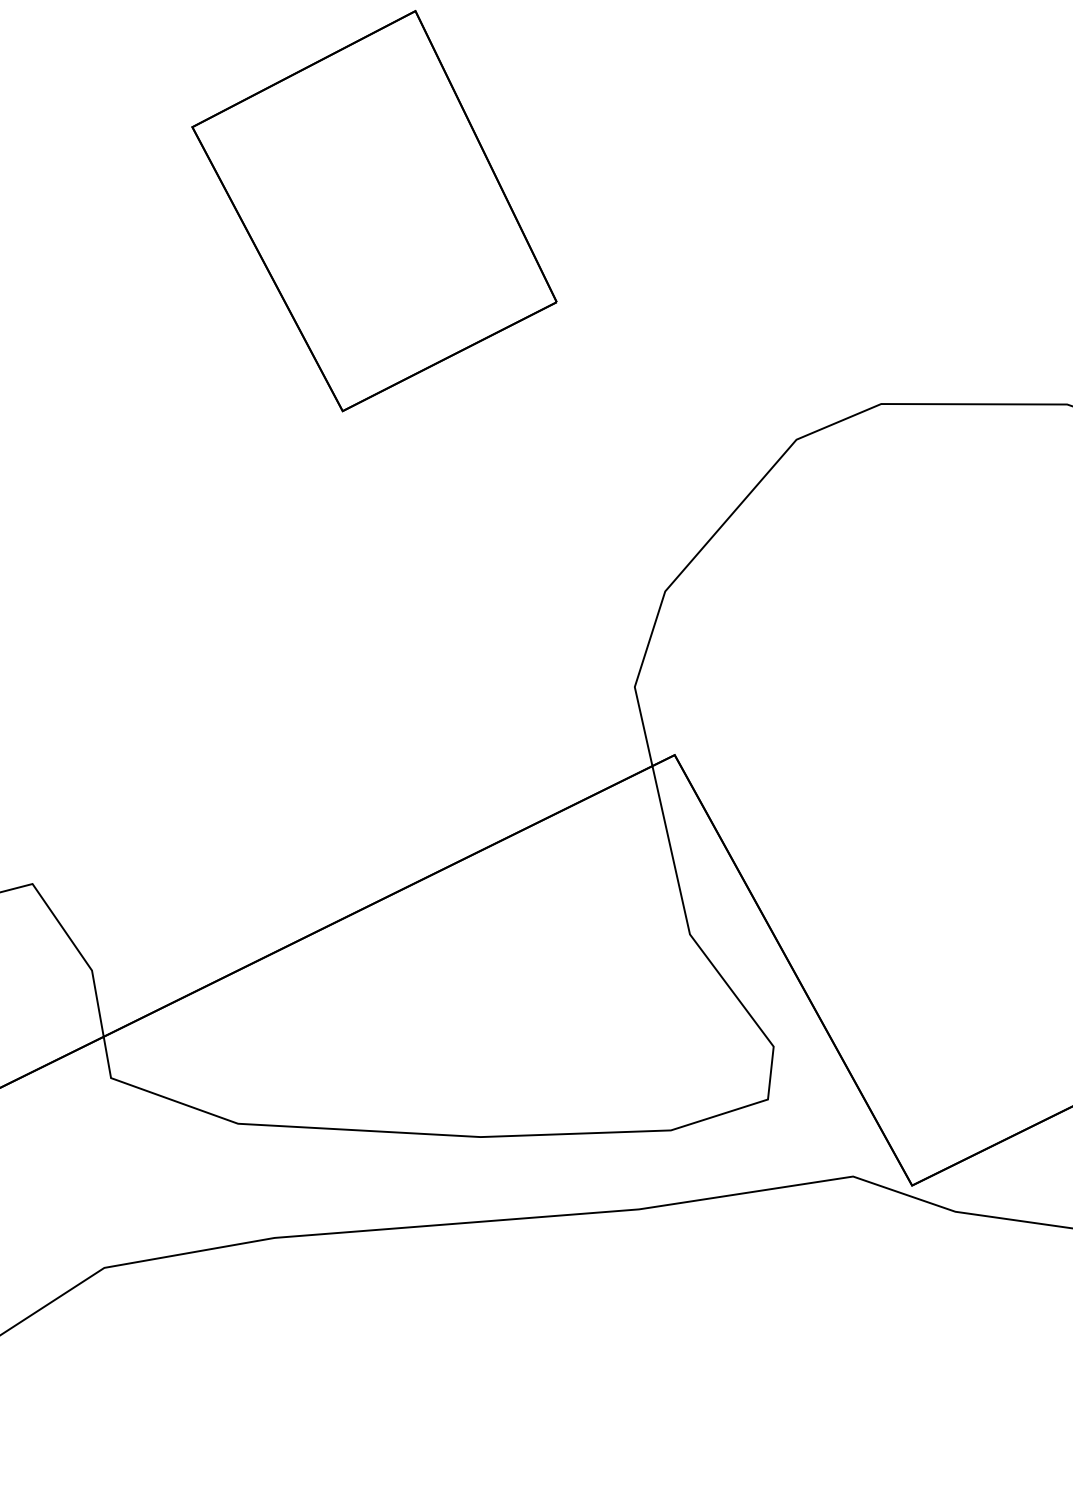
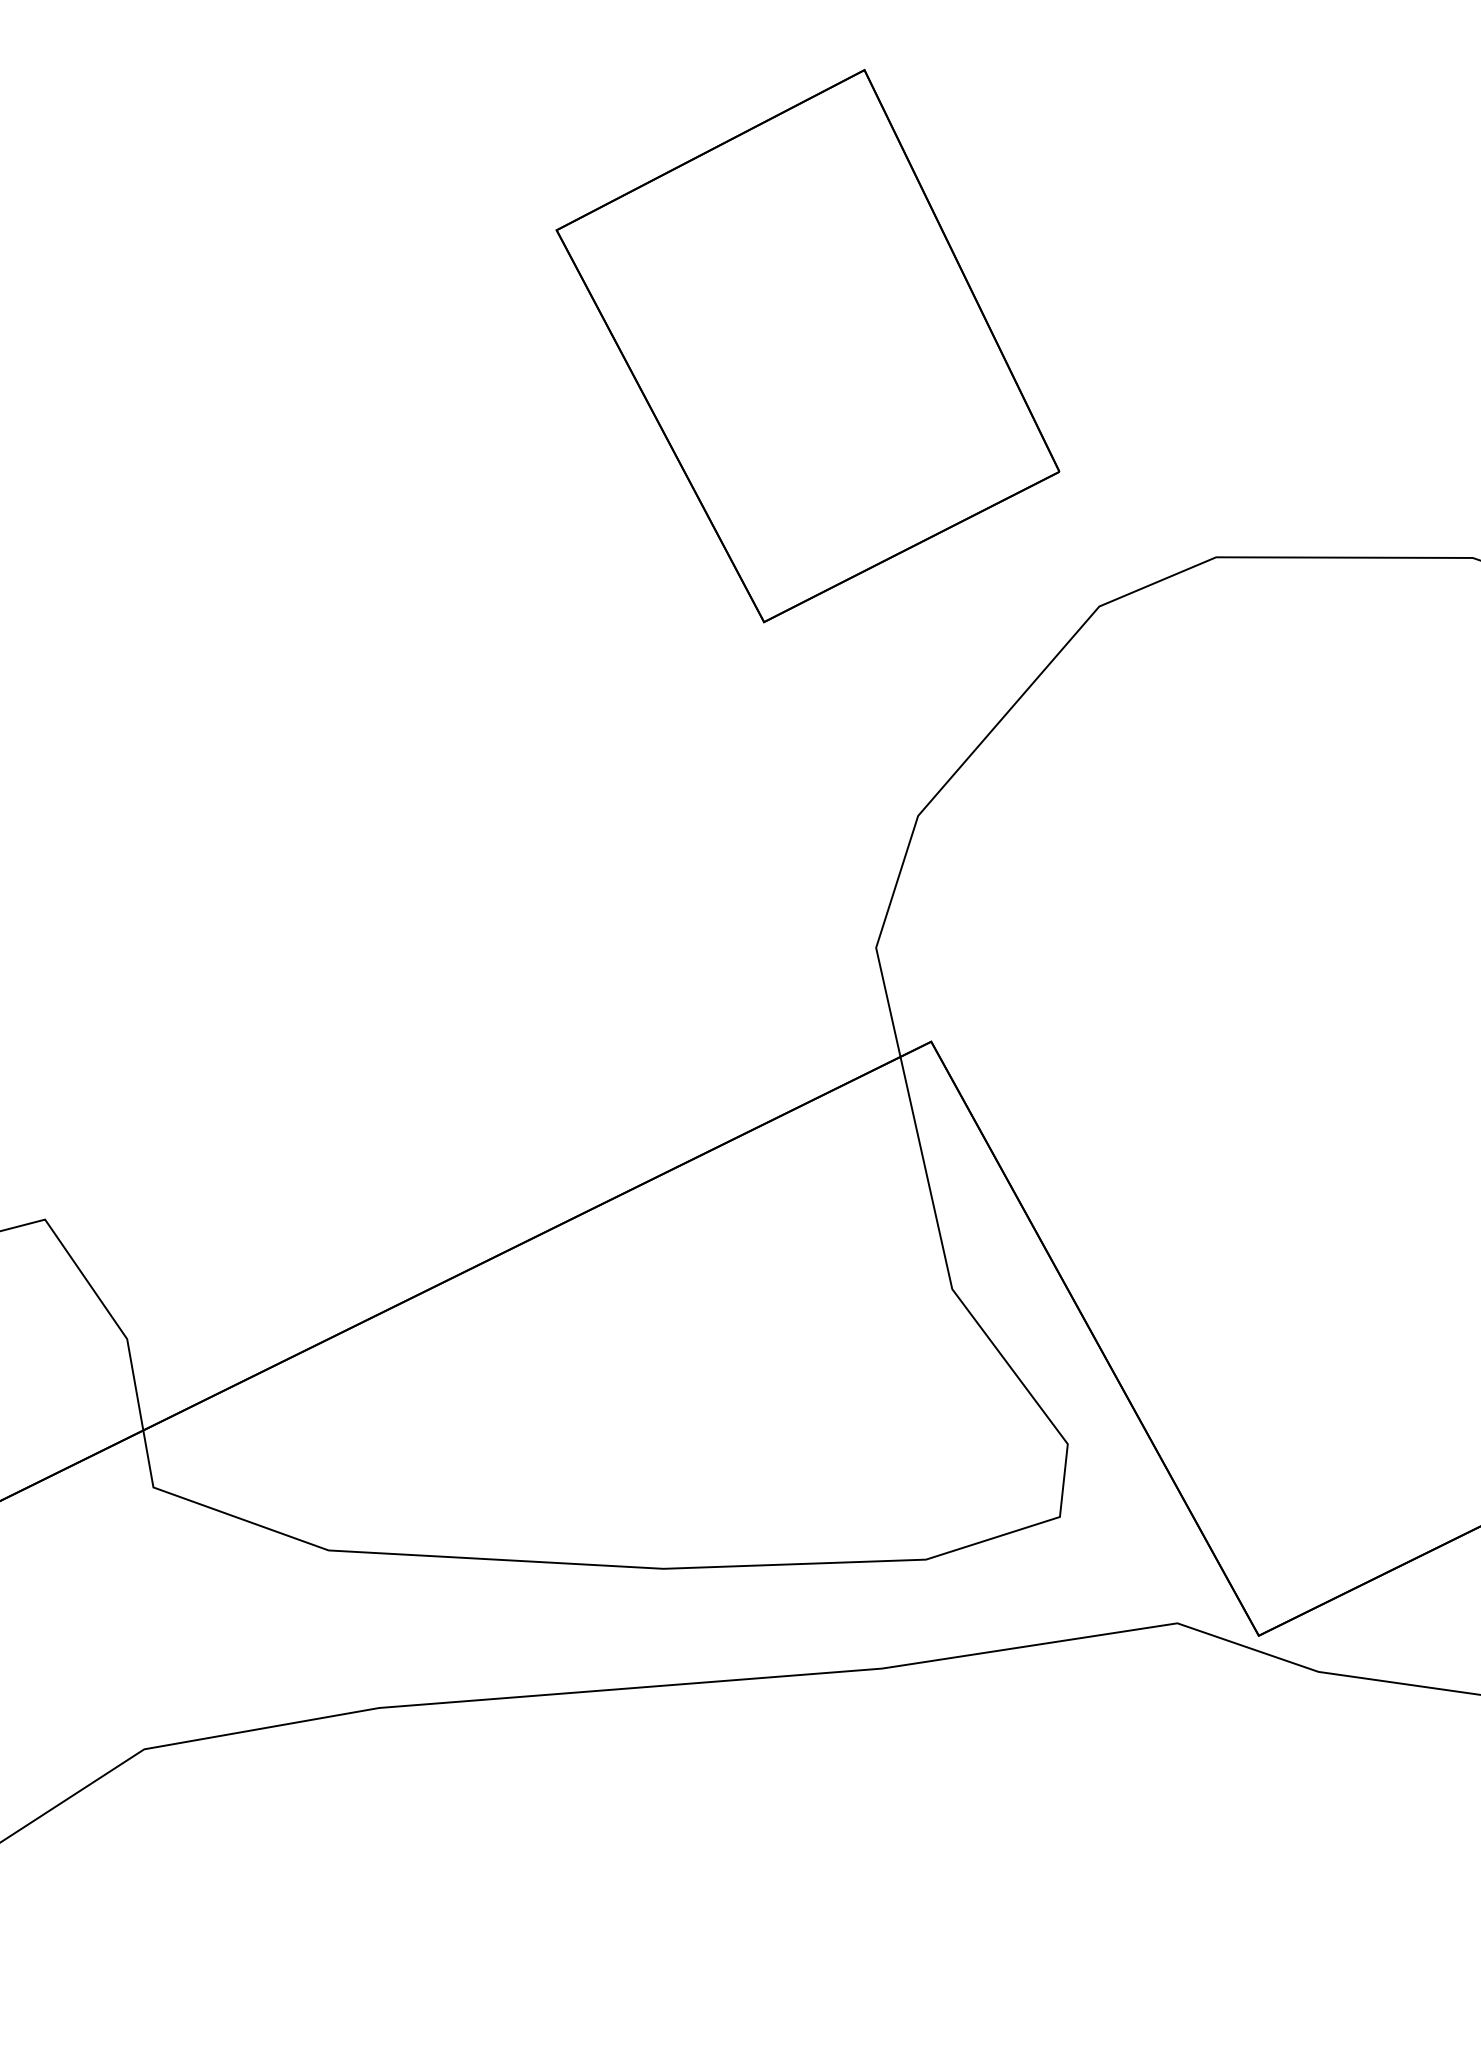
part: (374, 211) -> (807, 346), moved

